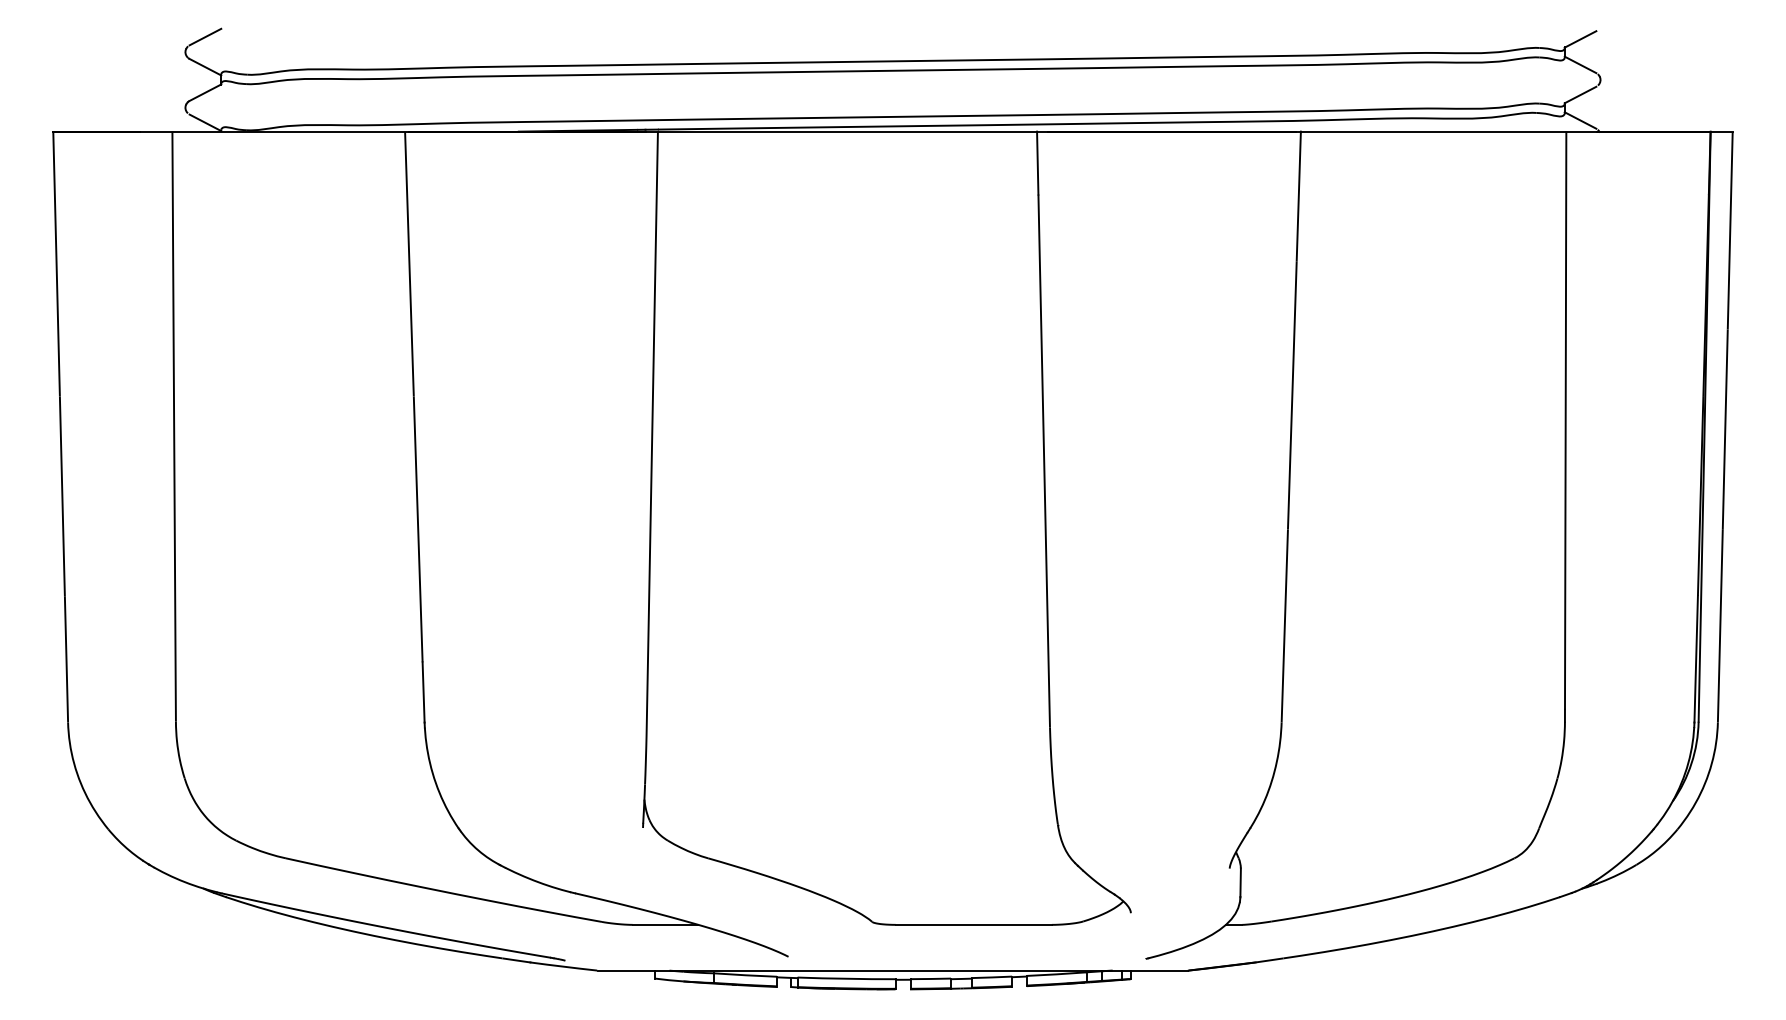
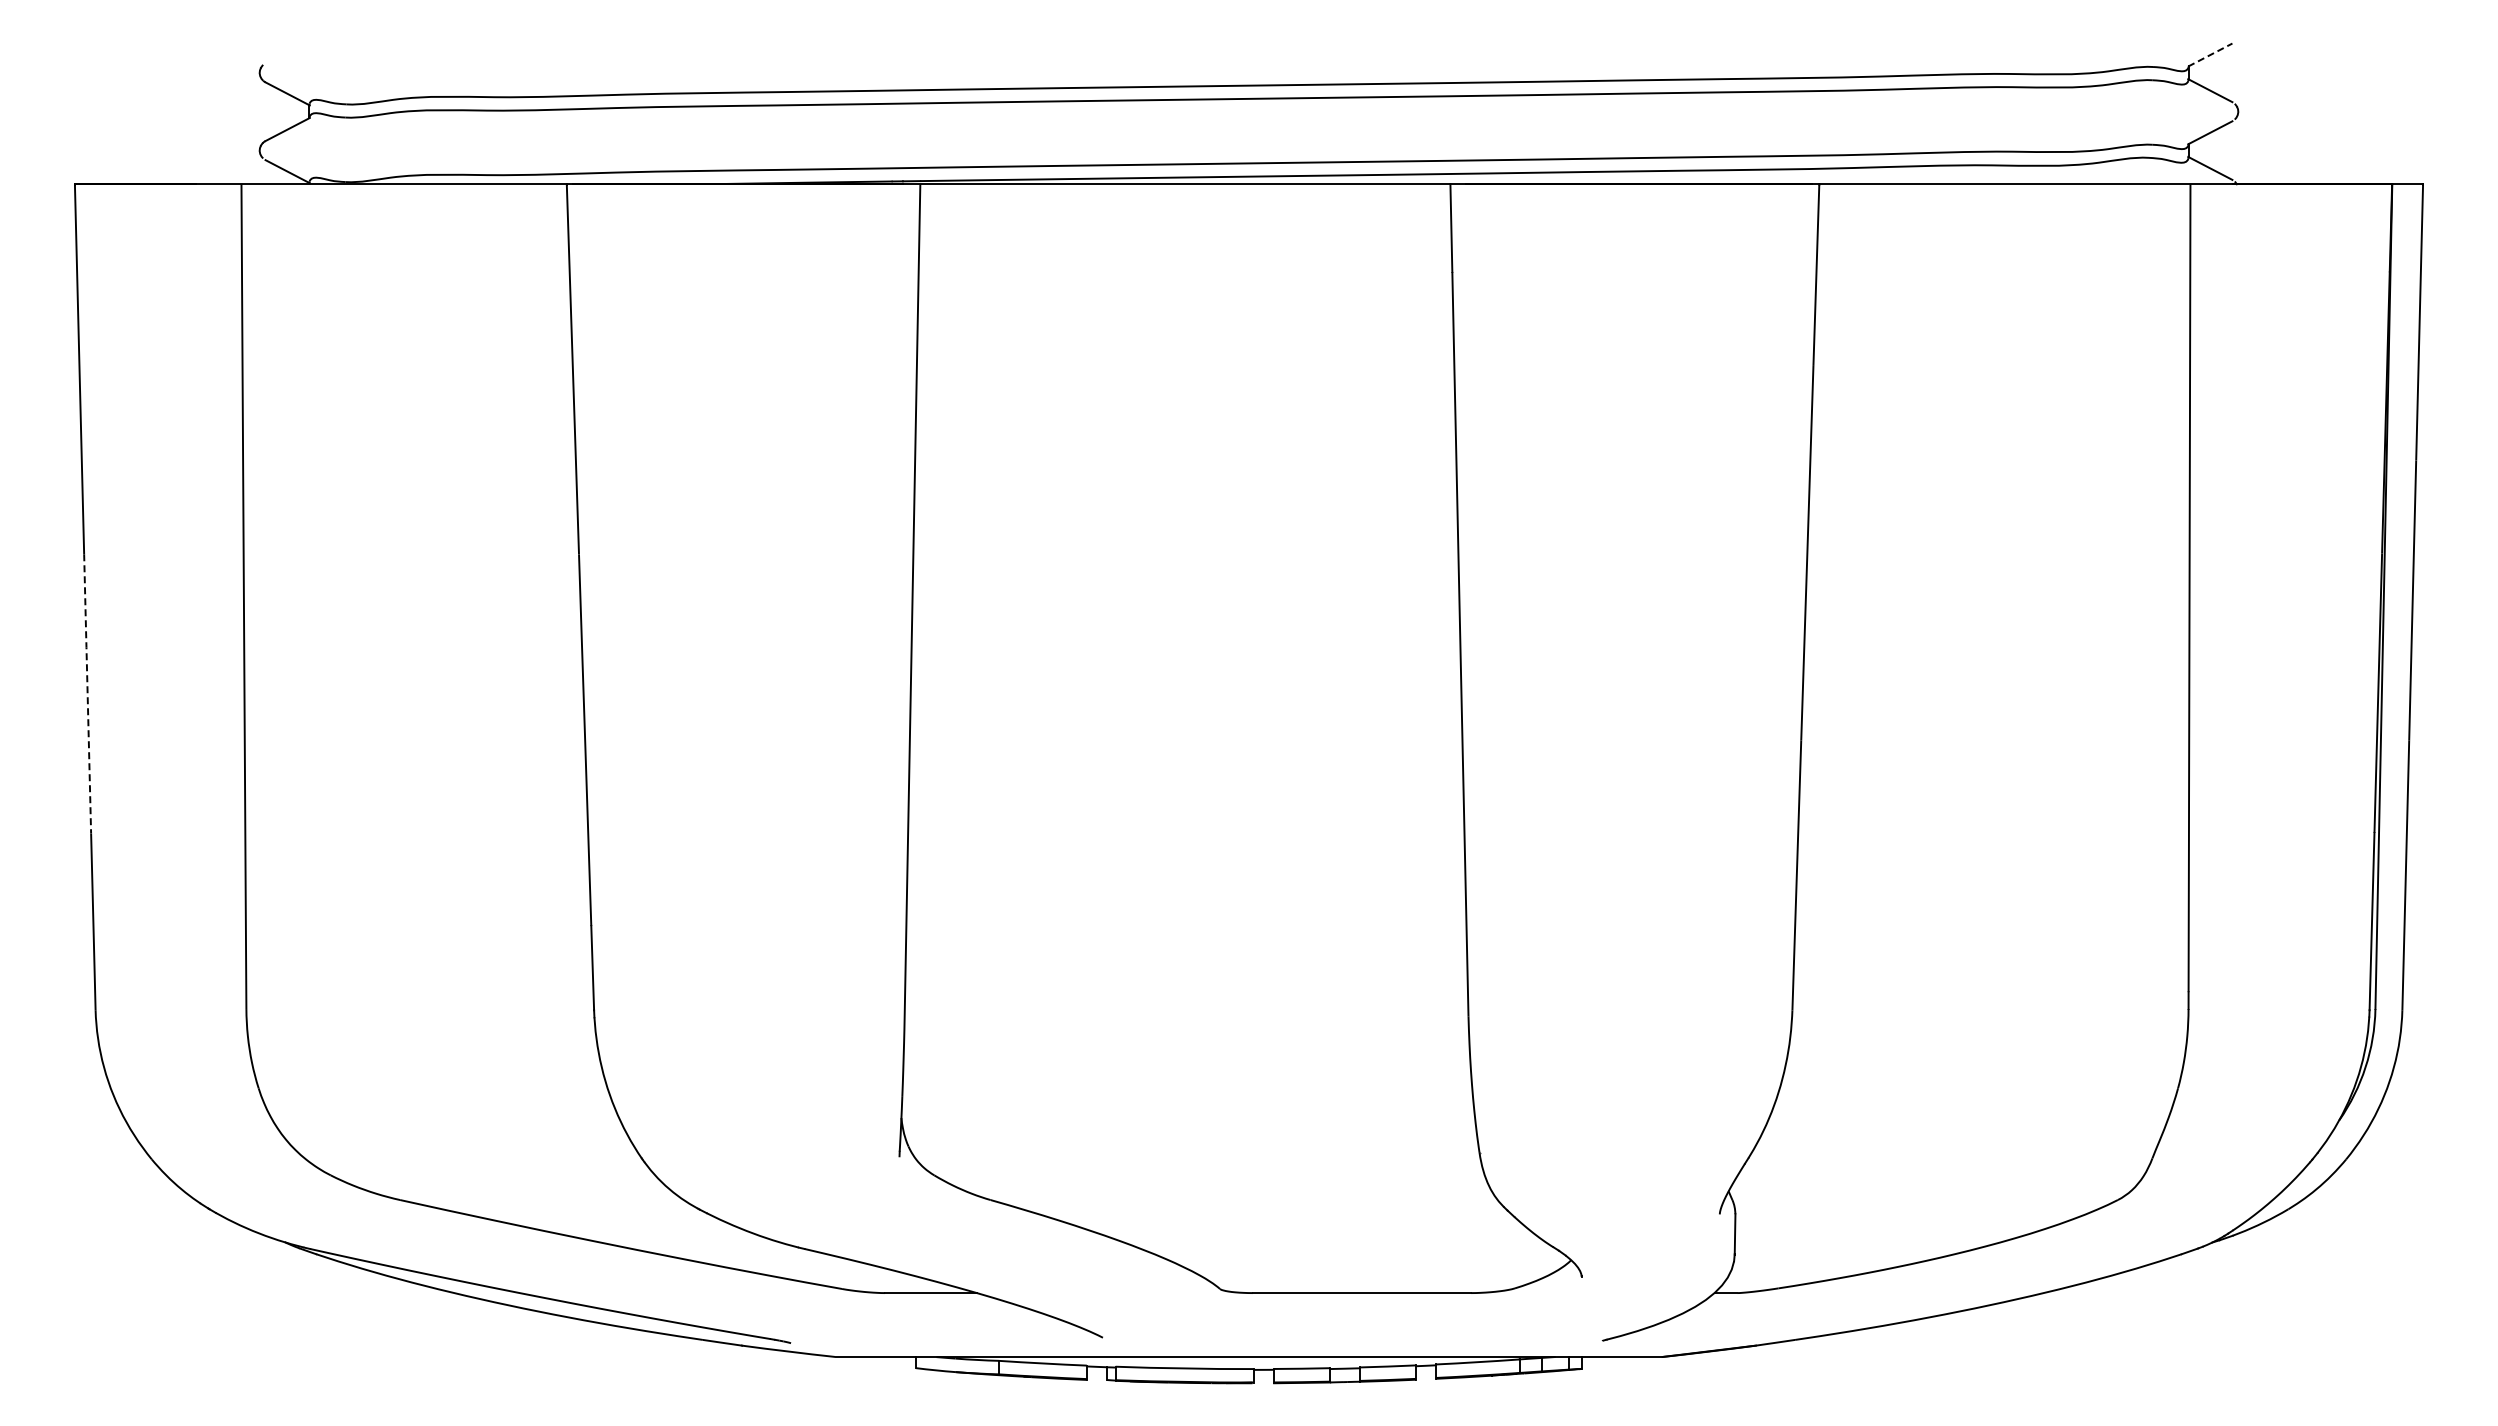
line: (205, 36) -> (287, 51), removed
line: (1580, 39) -> (2210, 55), solid -> dashed
line: (62, 496) -> (87, 693), solid -> dashed

